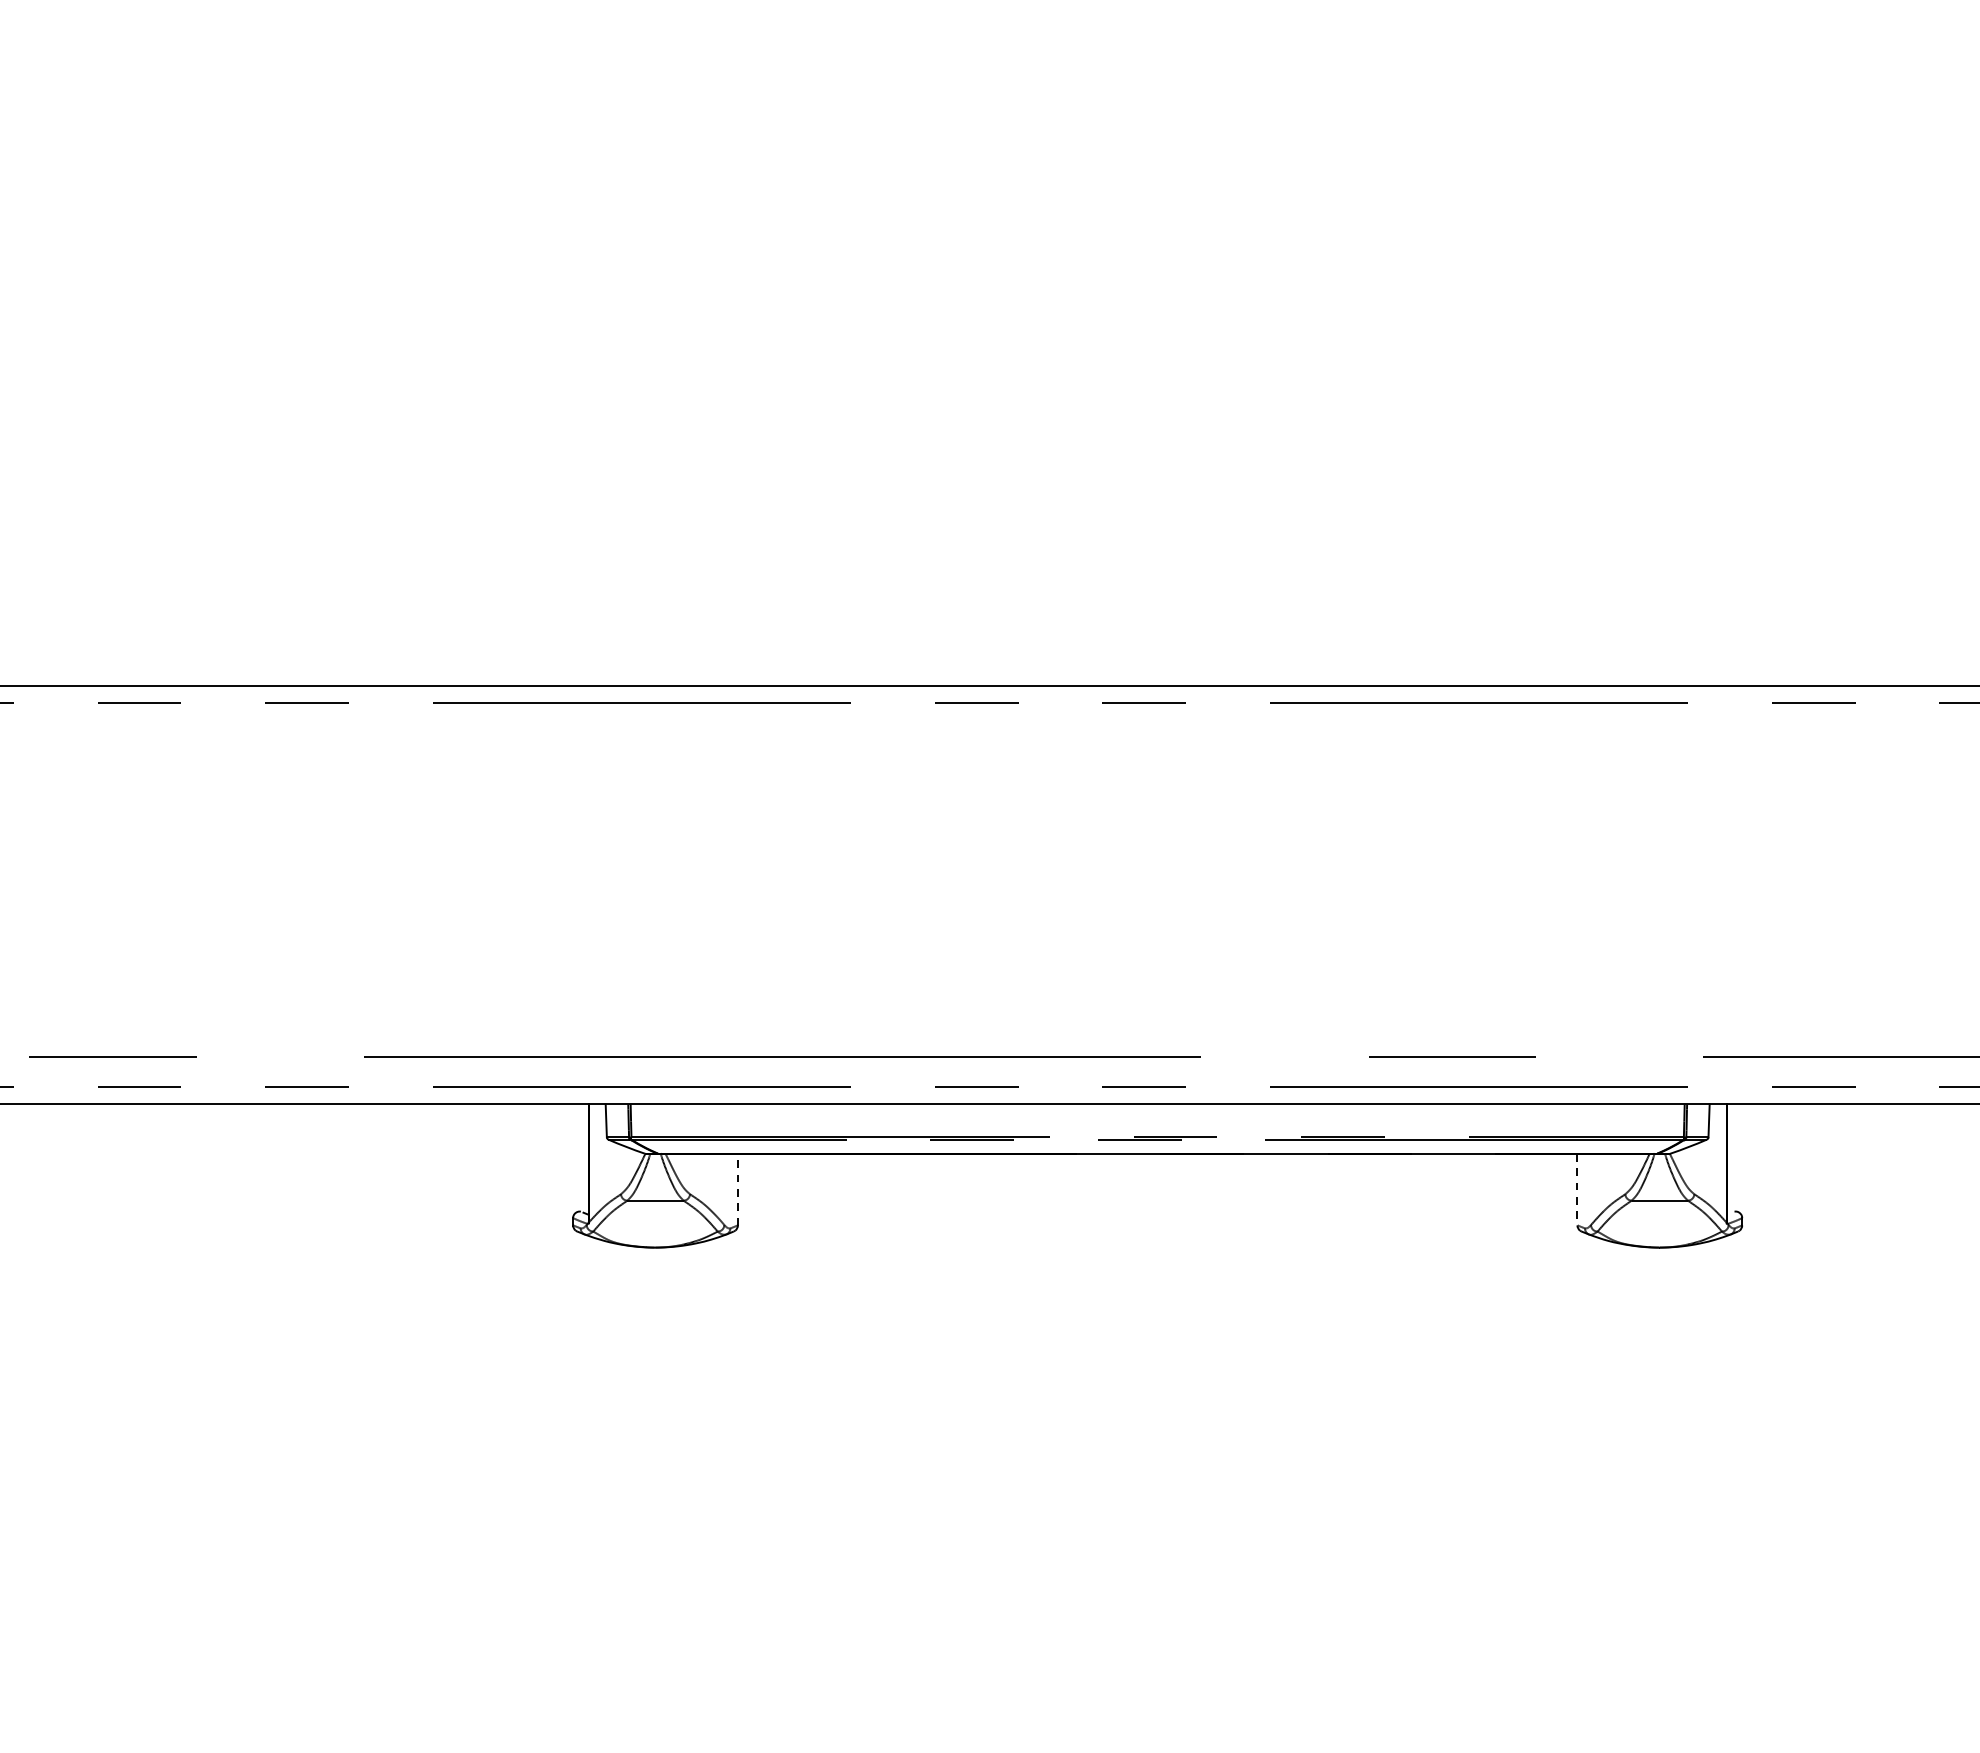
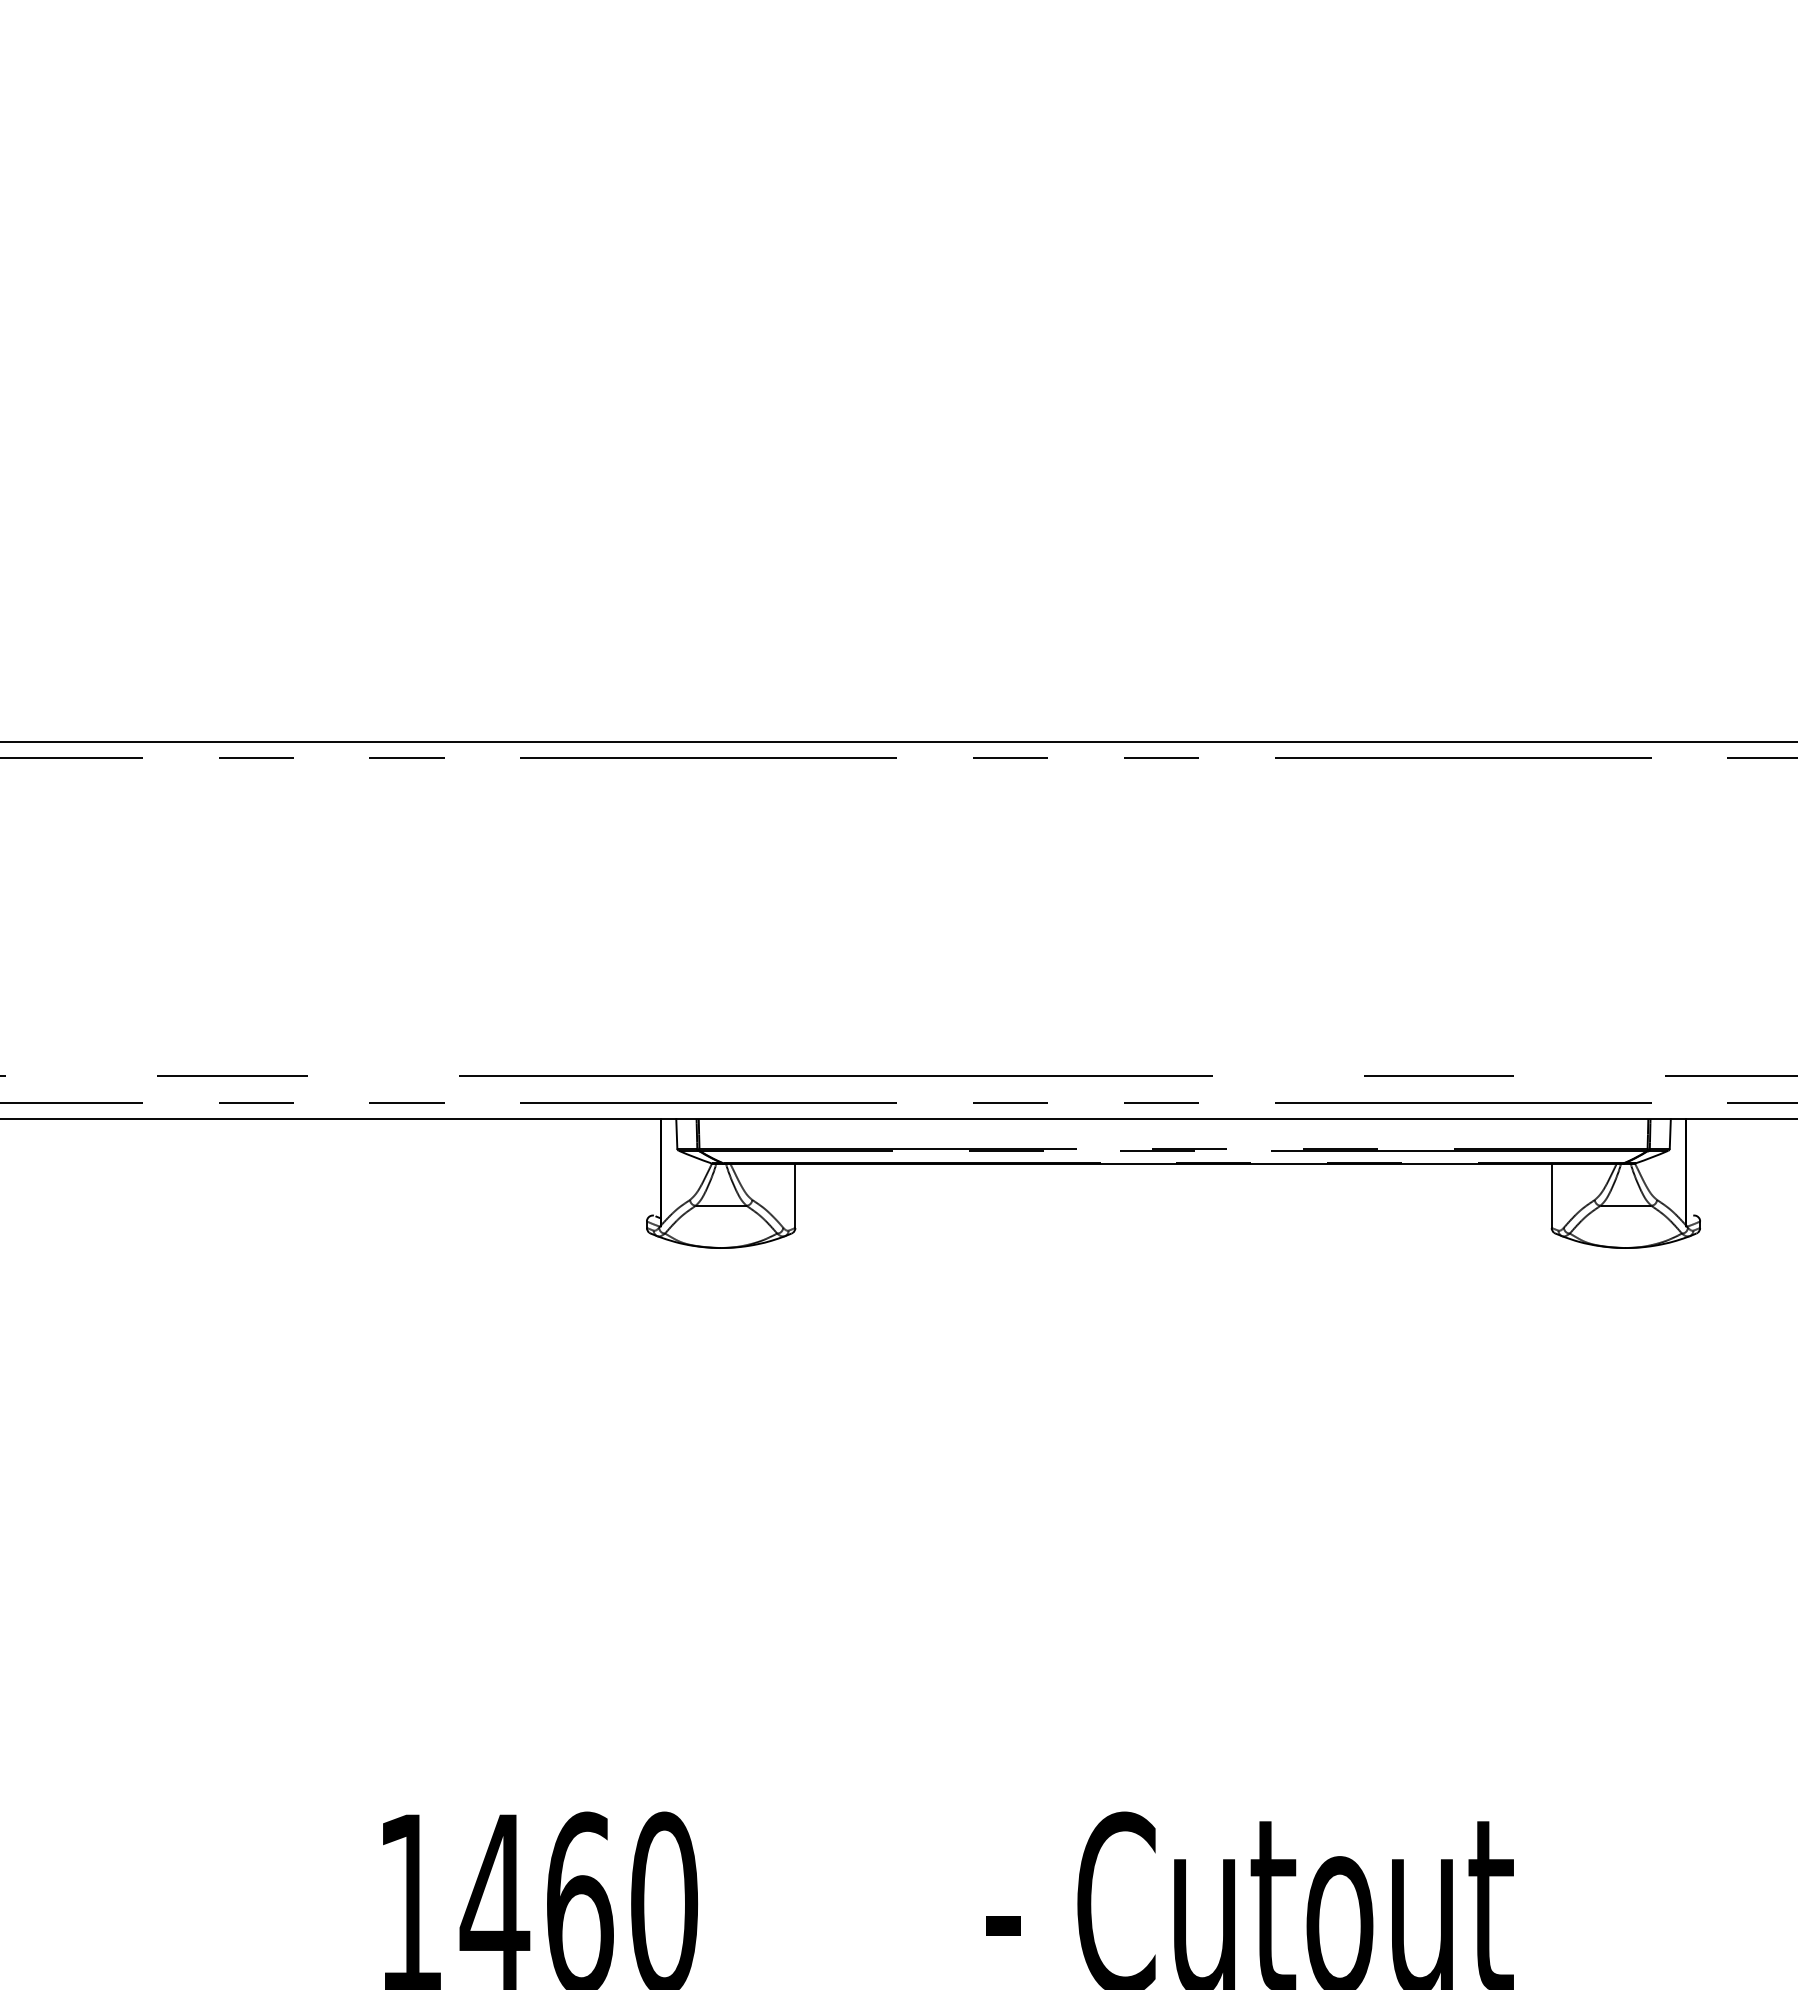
line: (738, 1189) -> (795, 1195), dashed -> solid
line: (1577, 1190) -> (1551, 1196), dashed -> solid

